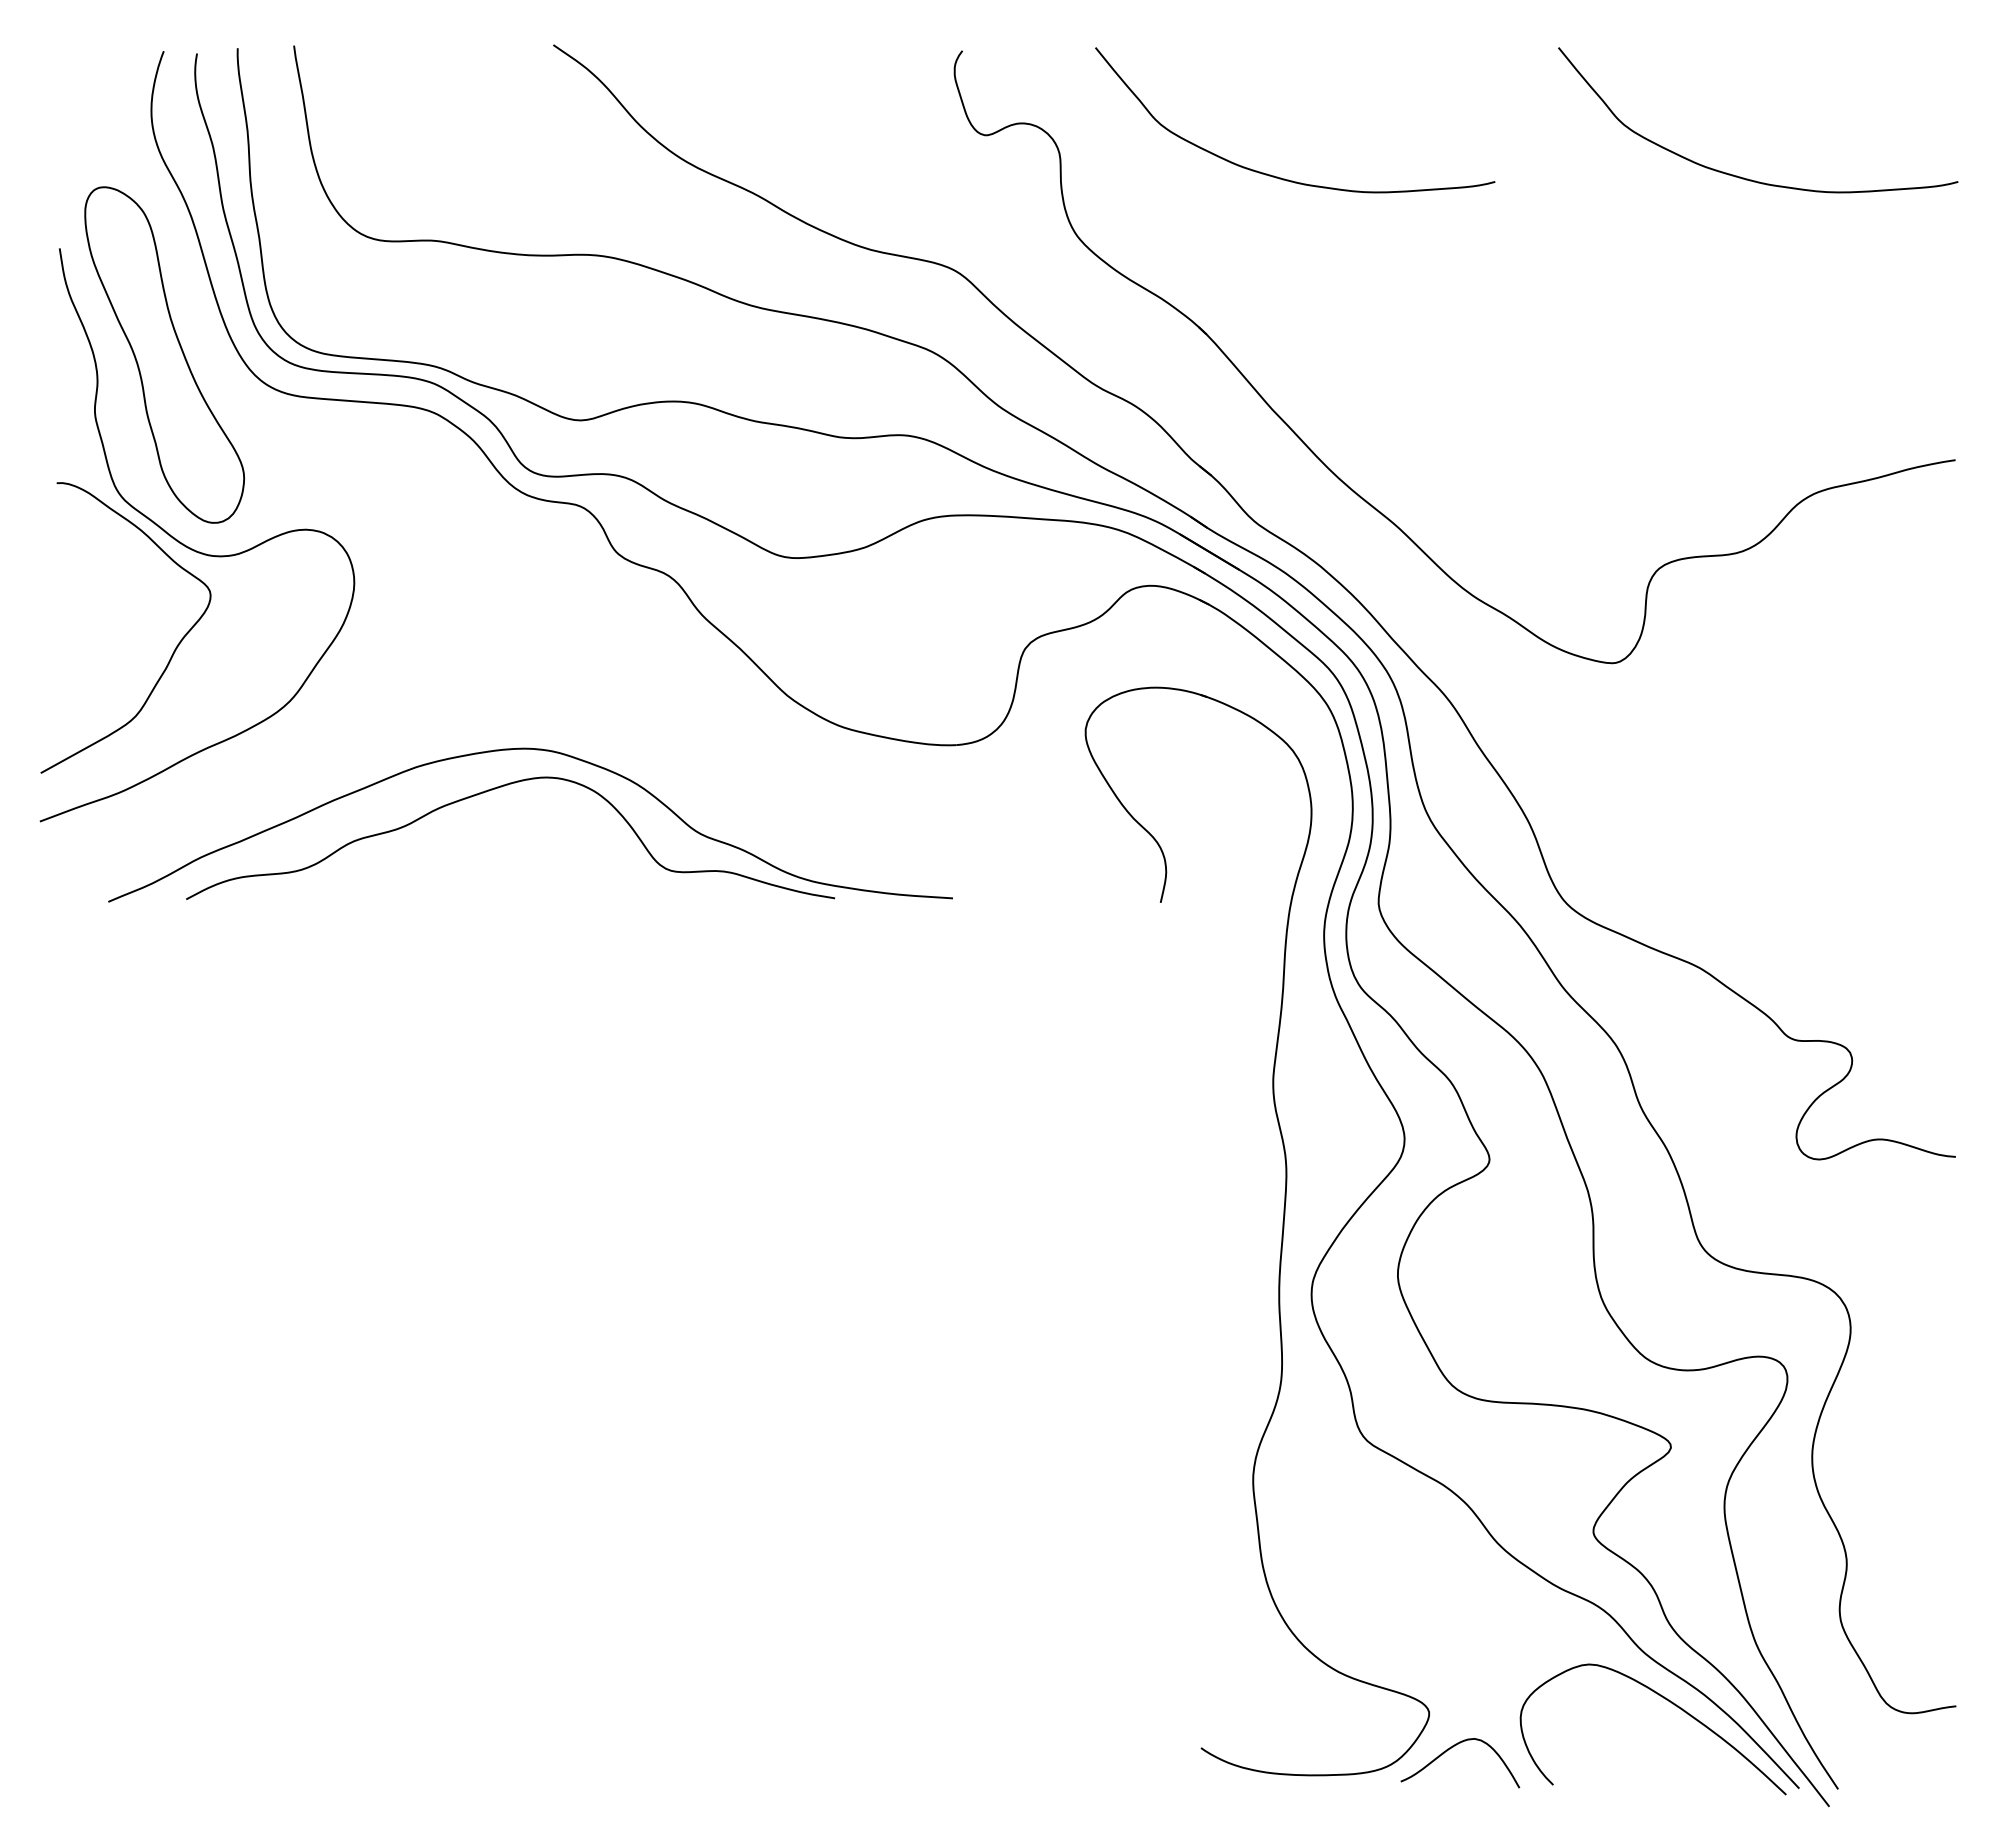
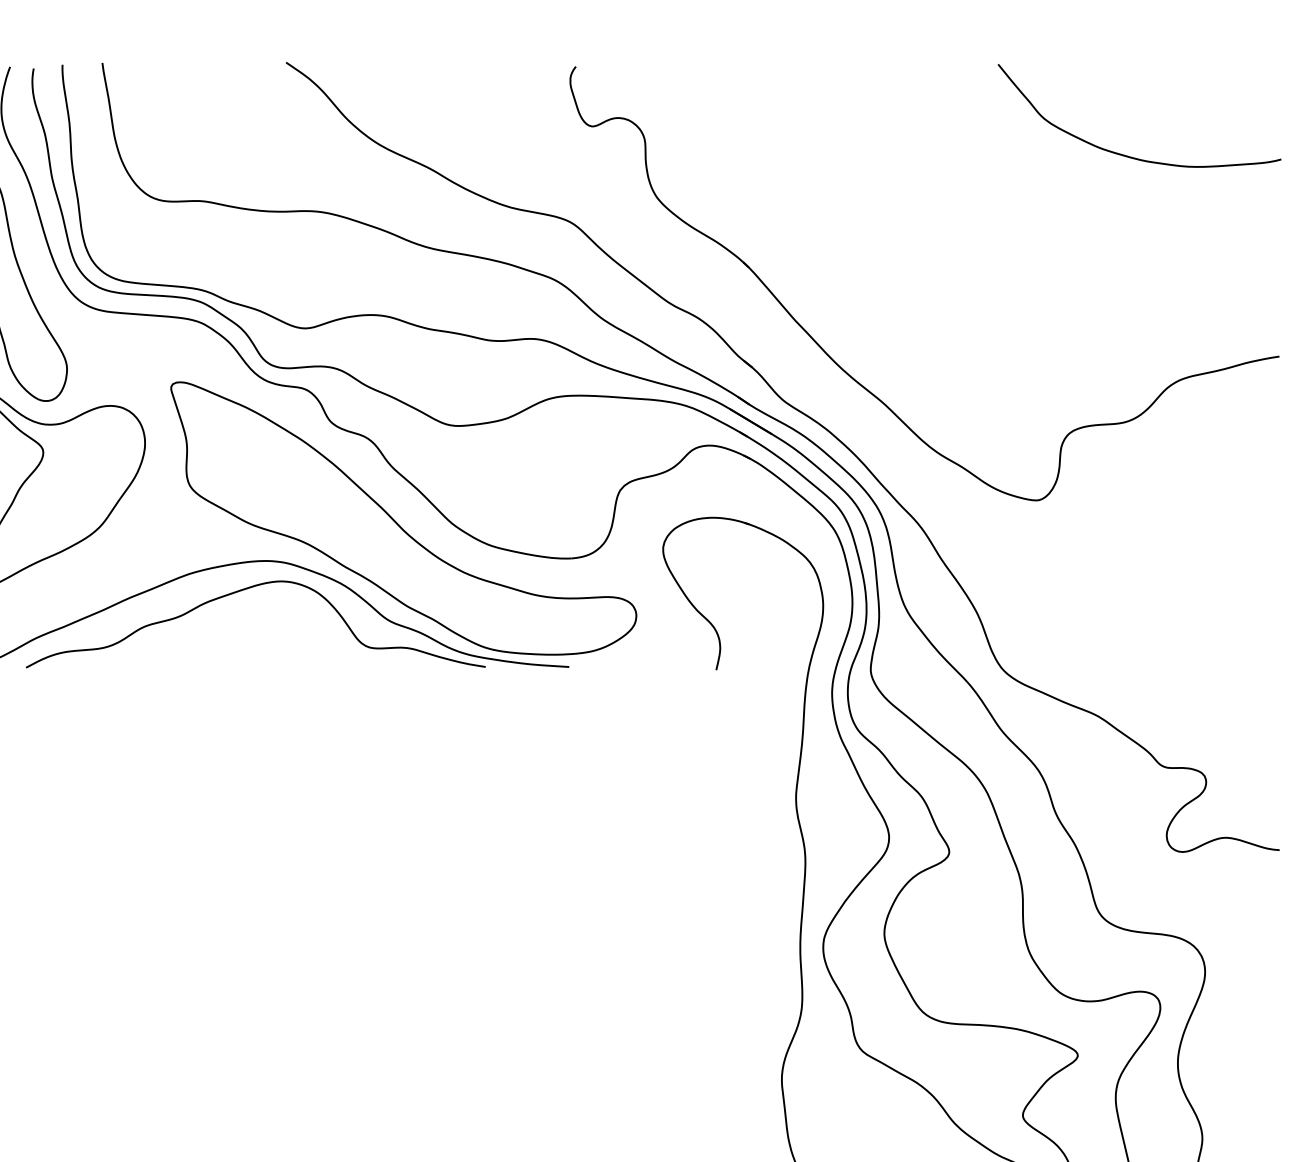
curve: (1281, 177) -> (801, 156), removed
part: (711, 696) -> (398, 524), added

